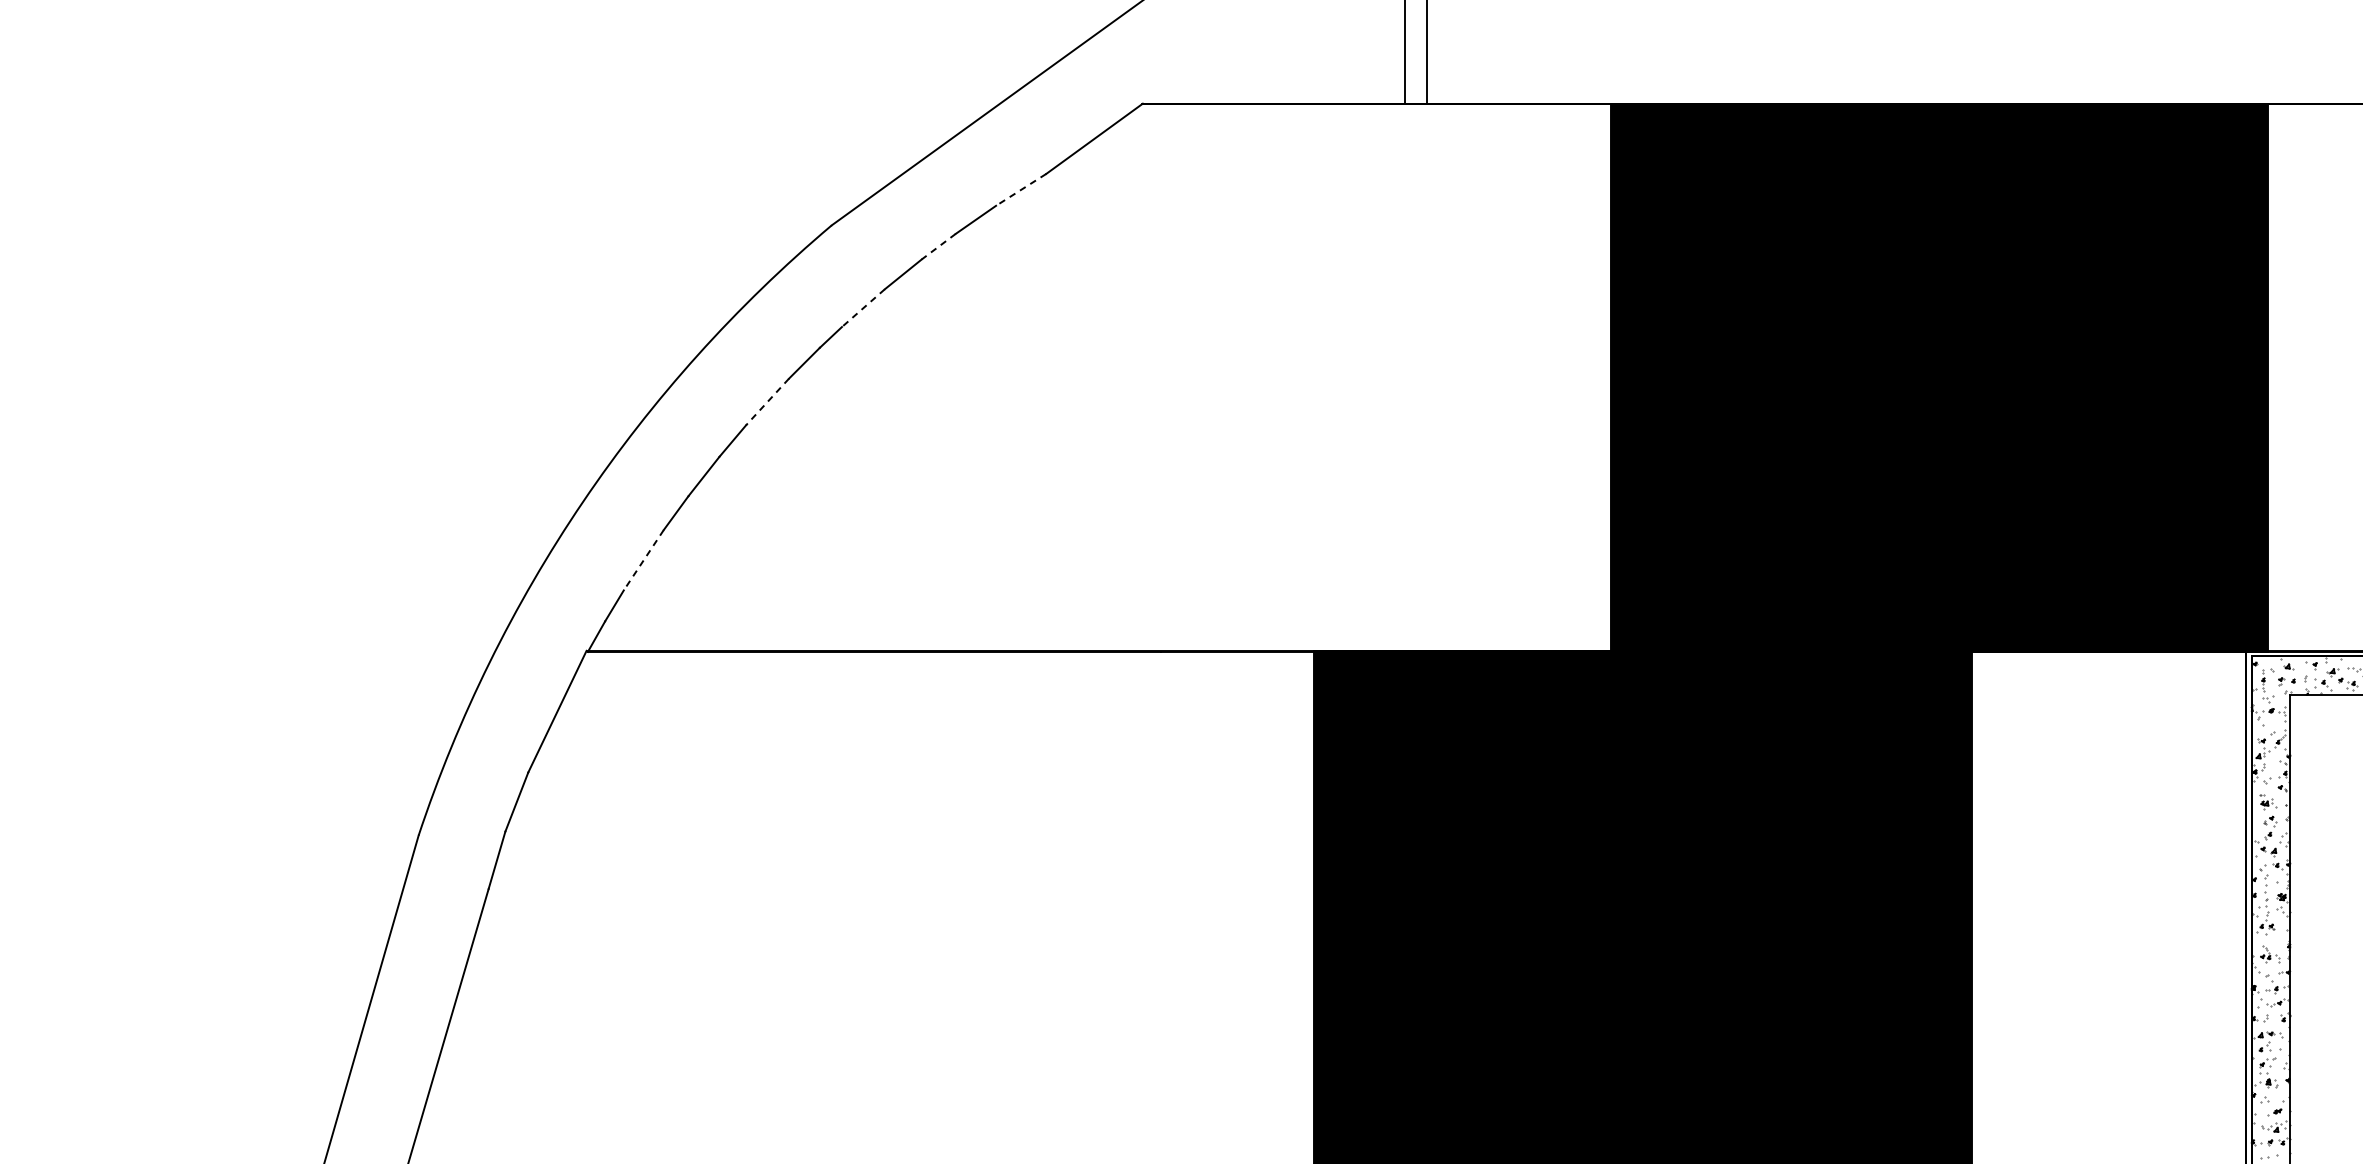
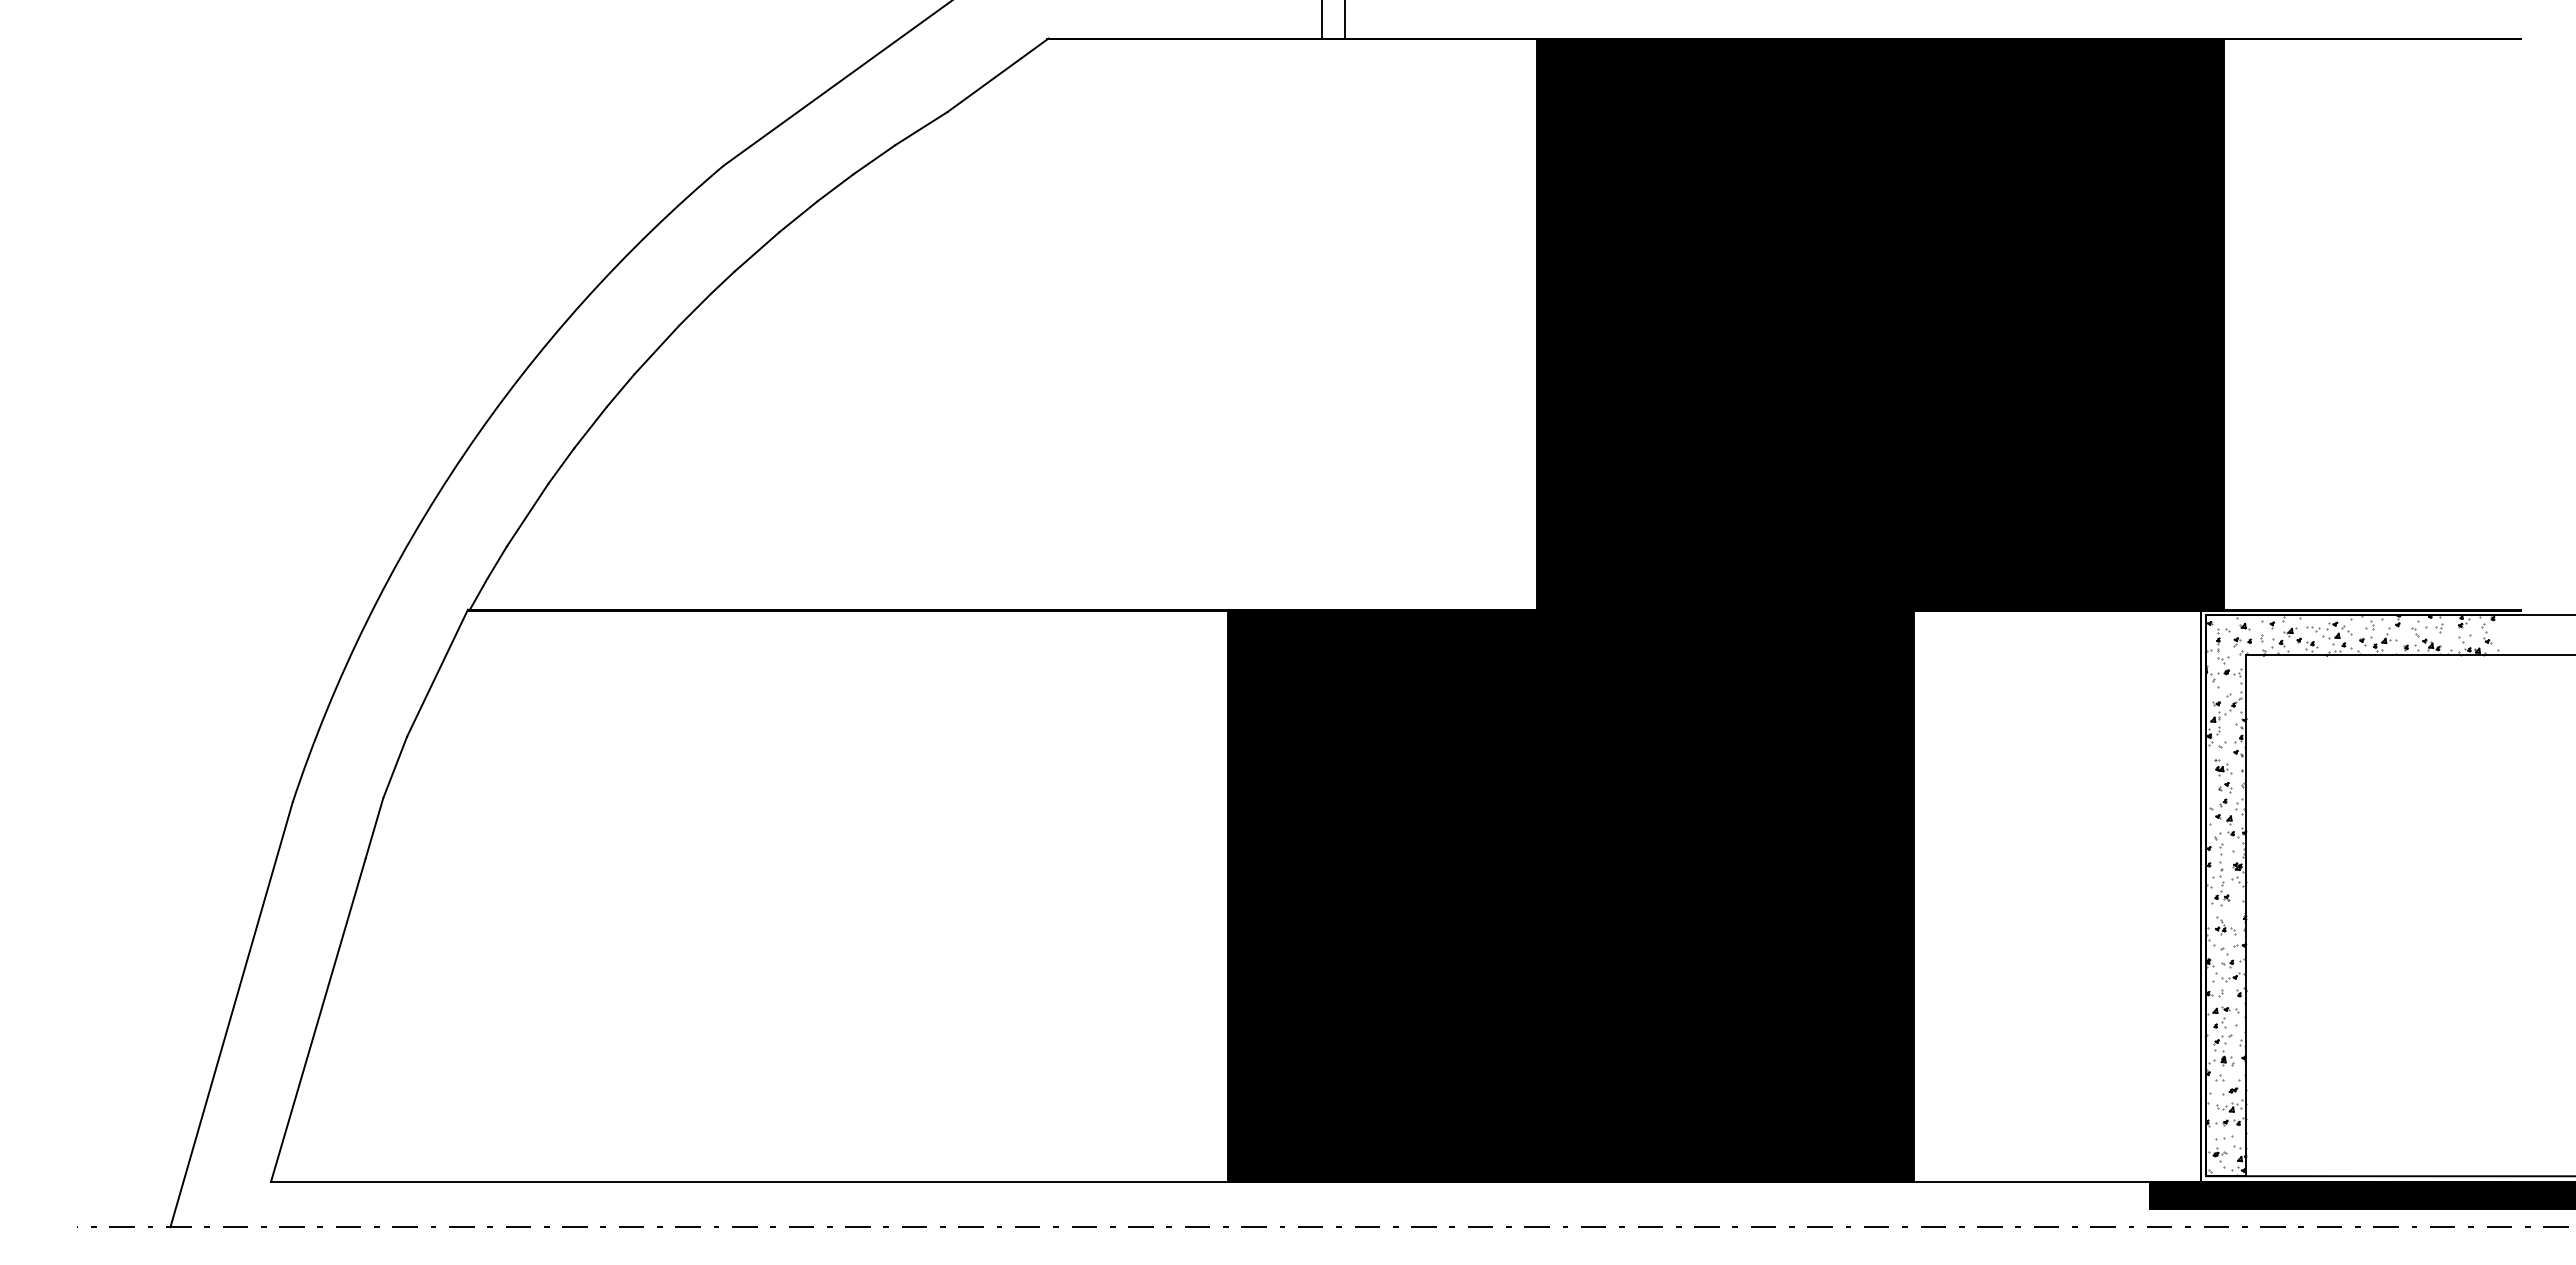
line: (1021, 189) -> (921, 128), dashed -> solid
line: (938, 247) -> (835, 188), dashed -> solid
line: (862, 307) -> (756, 251), dashed -> solid
line: (767, 402) -> (656, 350), dashed -> solid
line: (643, 560) -> (527, 515), dashed -> solid

